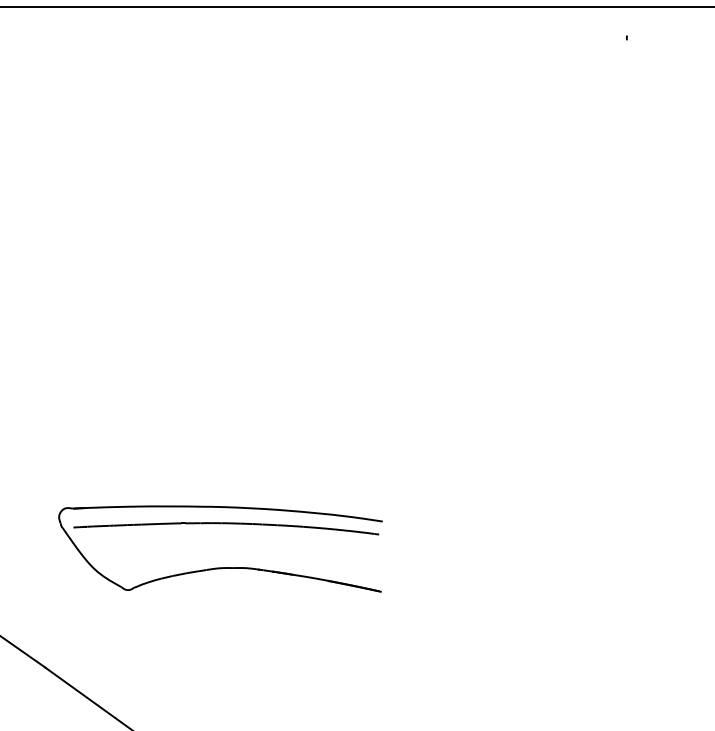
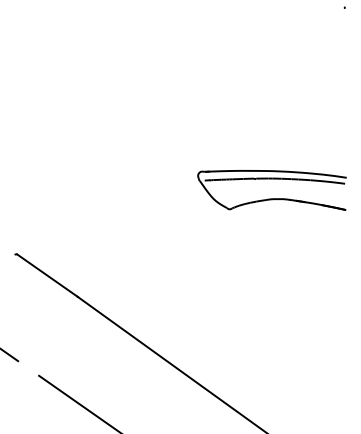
part: (218, 566) -> (271, 198), moved

